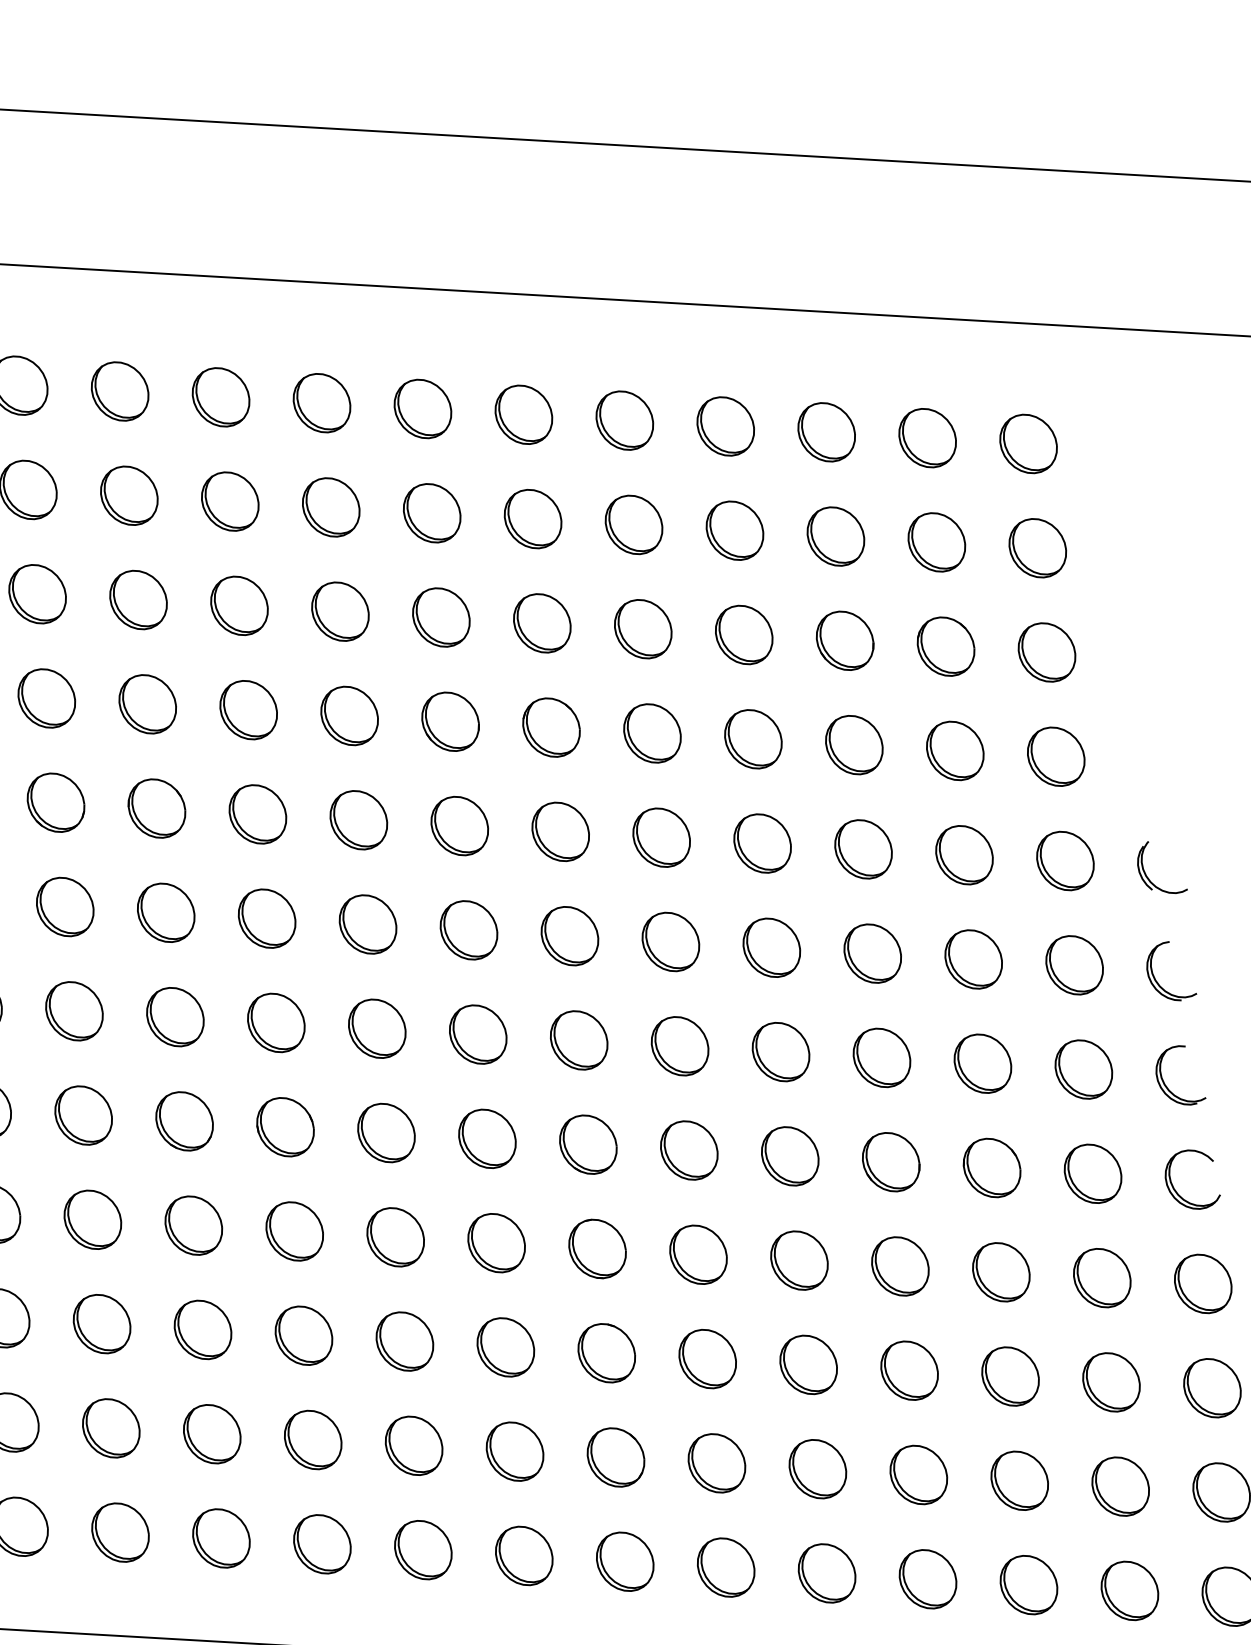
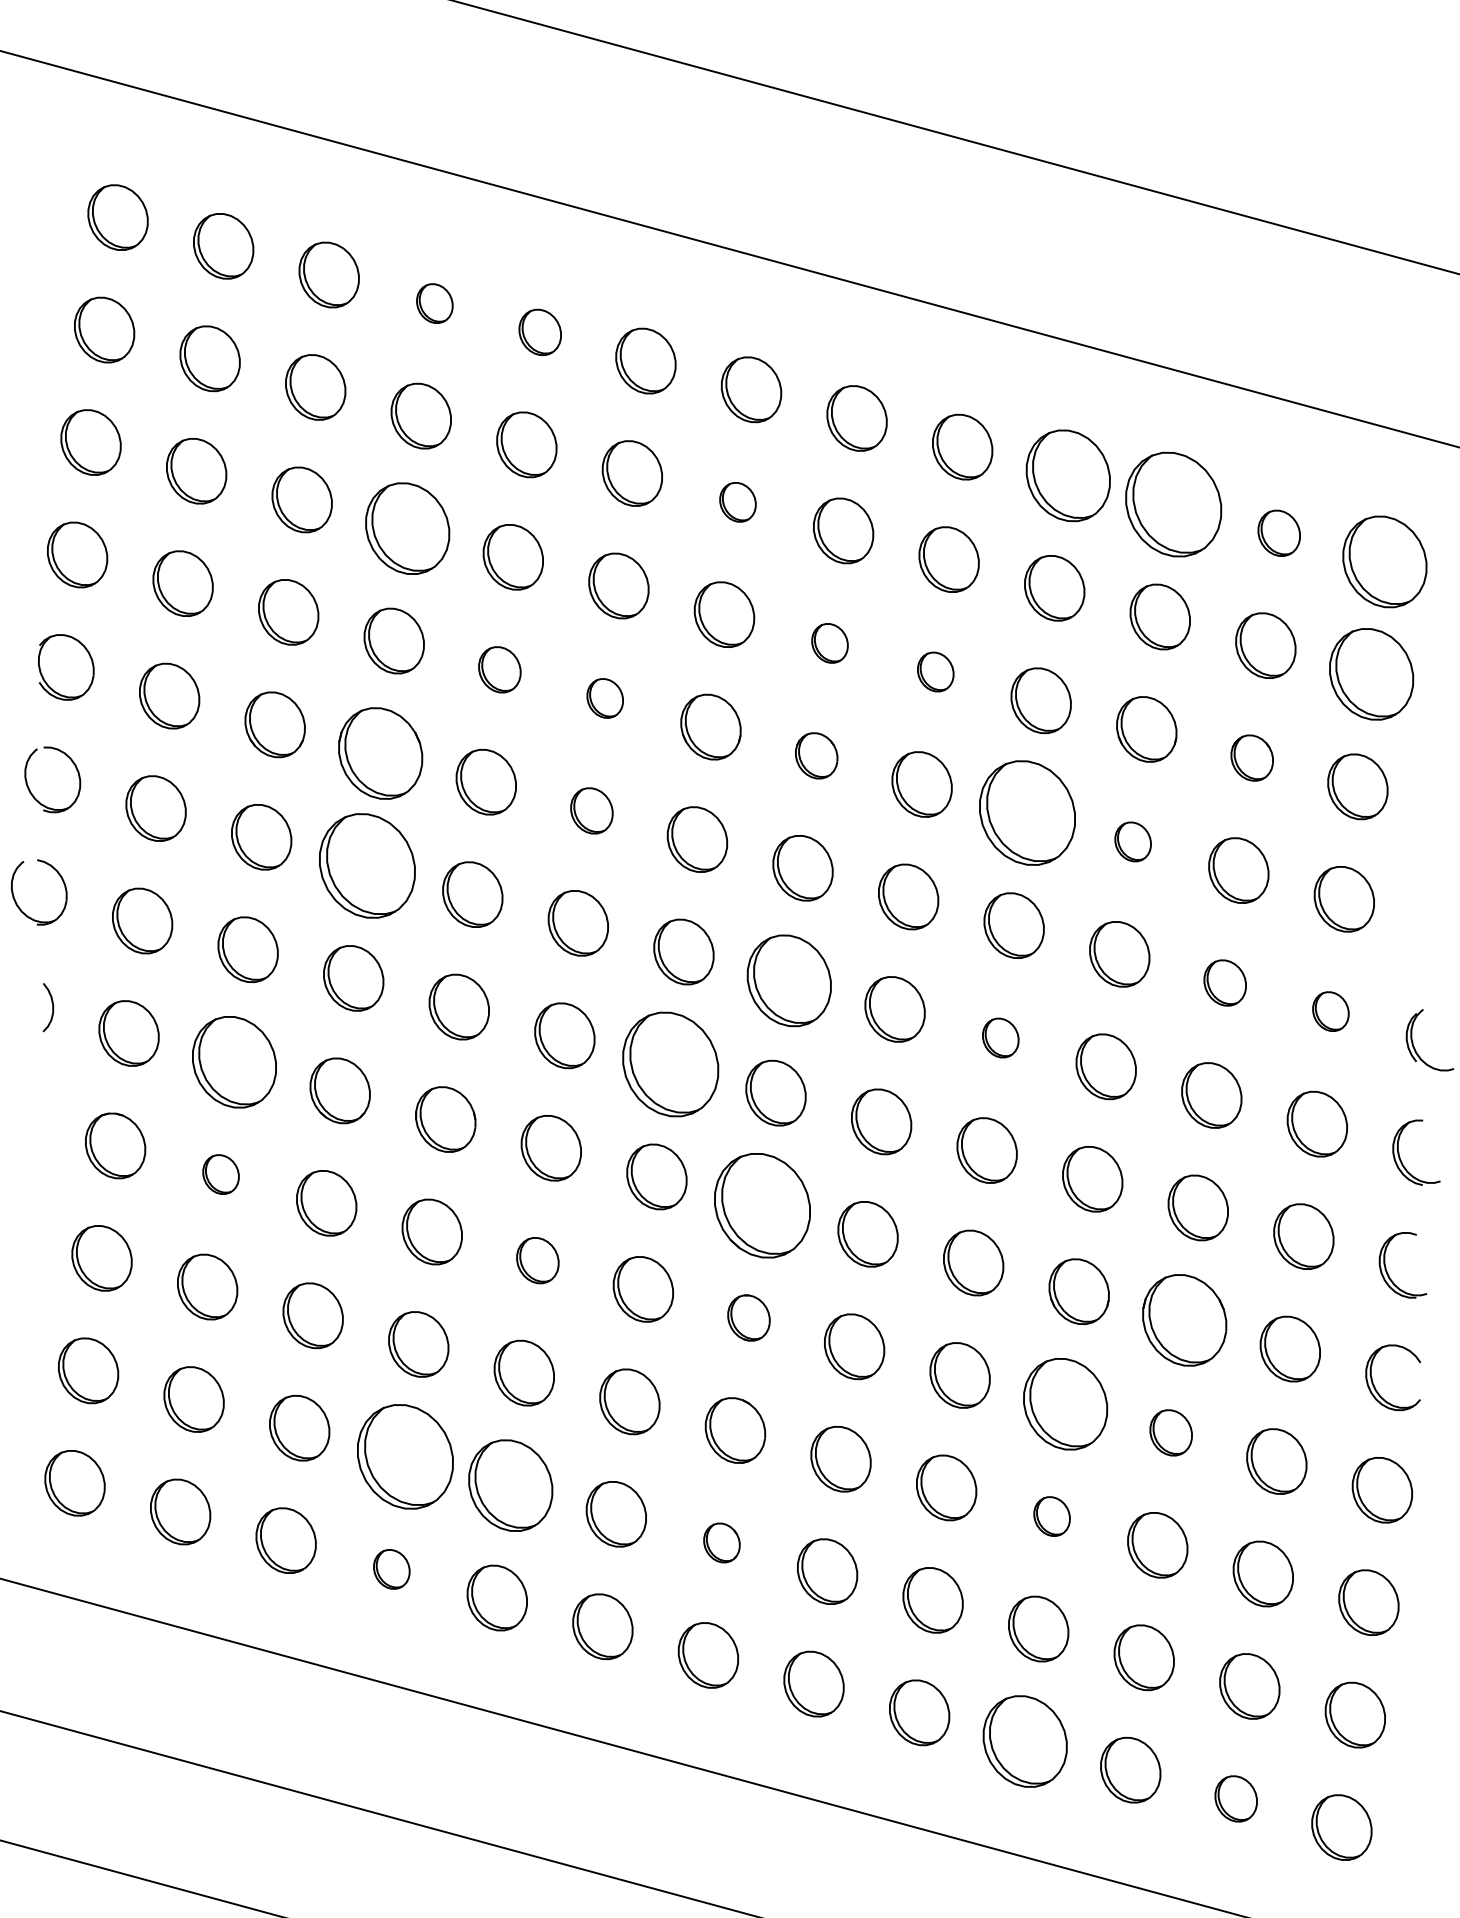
part: (119, 391) -> (434, 303), size x0.6
part: (220, 397) -> (539, 332), size x0.7
part: (725, 426) -> (1067, 475), size x1.4
part: (826, 432) -> (1173, 504), size x1.6
part: (926, 438) -> (1278, 533), size x0.7
part: (1028, 443) -> (1384, 561), size x1.4
part: (431, 513) -> (737, 502), size x0.6
part: (1036, 548) -> (1370, 674), size x1.4
part: (138, 599) -> (407, 528), size x1.4
part: (541, 623) -> (829, 643), size x0.6
part: (643, 628) -> (935, 671), size x0.6
part: (945, 646) -> (1251, 757), size x0.7
part: (248, 709) -> (499, 669), size x0.7
part: (348, 716) -> (604, 698), size x0.6
part: (551, 727) -> (816, 755), size x0.7
part: (753, 739) -> (1027, 813), size x1.6
part: (853, 744) -> (1132, 841), size x0.6
part: (156, 808) -> (380, 753), size x1.4
part: (358, 819) -> (591, 810), size x0.7
part: (963, 854) -> (1224, 982), size x0.7
part: (1065, 860) -> (1330, 1011), size x0.6
part: (165, 912) -> (366, 865), size x1.6
part: (569, 935) -> (789, 980), size x1.4
part: (771, 947) -> (1000, 1037), size x0.6
part: (477, 1034) -> (669, 1064), size x1.6
part: (83, 1114) -> (234, 1061), size x1.4
part: (588, 1144) -> (762, 1205), size x1.6
part: (991, 1168) -> (1184, 1320), size x1.4
part: (92, 1219) -> (220, 1174), size x0.6
part: (395, 1237) -> (537, 1260), size x0.7
part: (597, 1248) -> (748, 1317), size x0.7
part: (900, 1265) -> (1065, 1403), size x1.4
part: (1000, 1272) -> (1170, 1432), size x0.7
part: (908, 1370) -> (1051, 1516), size x0.6
part: (312, 1439) -> (404, 1456), size x1.6
part: (413, 1445) -> (510, 1485), size x1.4
part: (615, 1457) -> (721, 1542), size x0.6
part: (322, 1544) -> (391, 1569), size x0.6
part: (927, 1579) -> (1024, 1741), size x1.4
part: (1129, 1590) -> (1235, 1798), size x0.7

